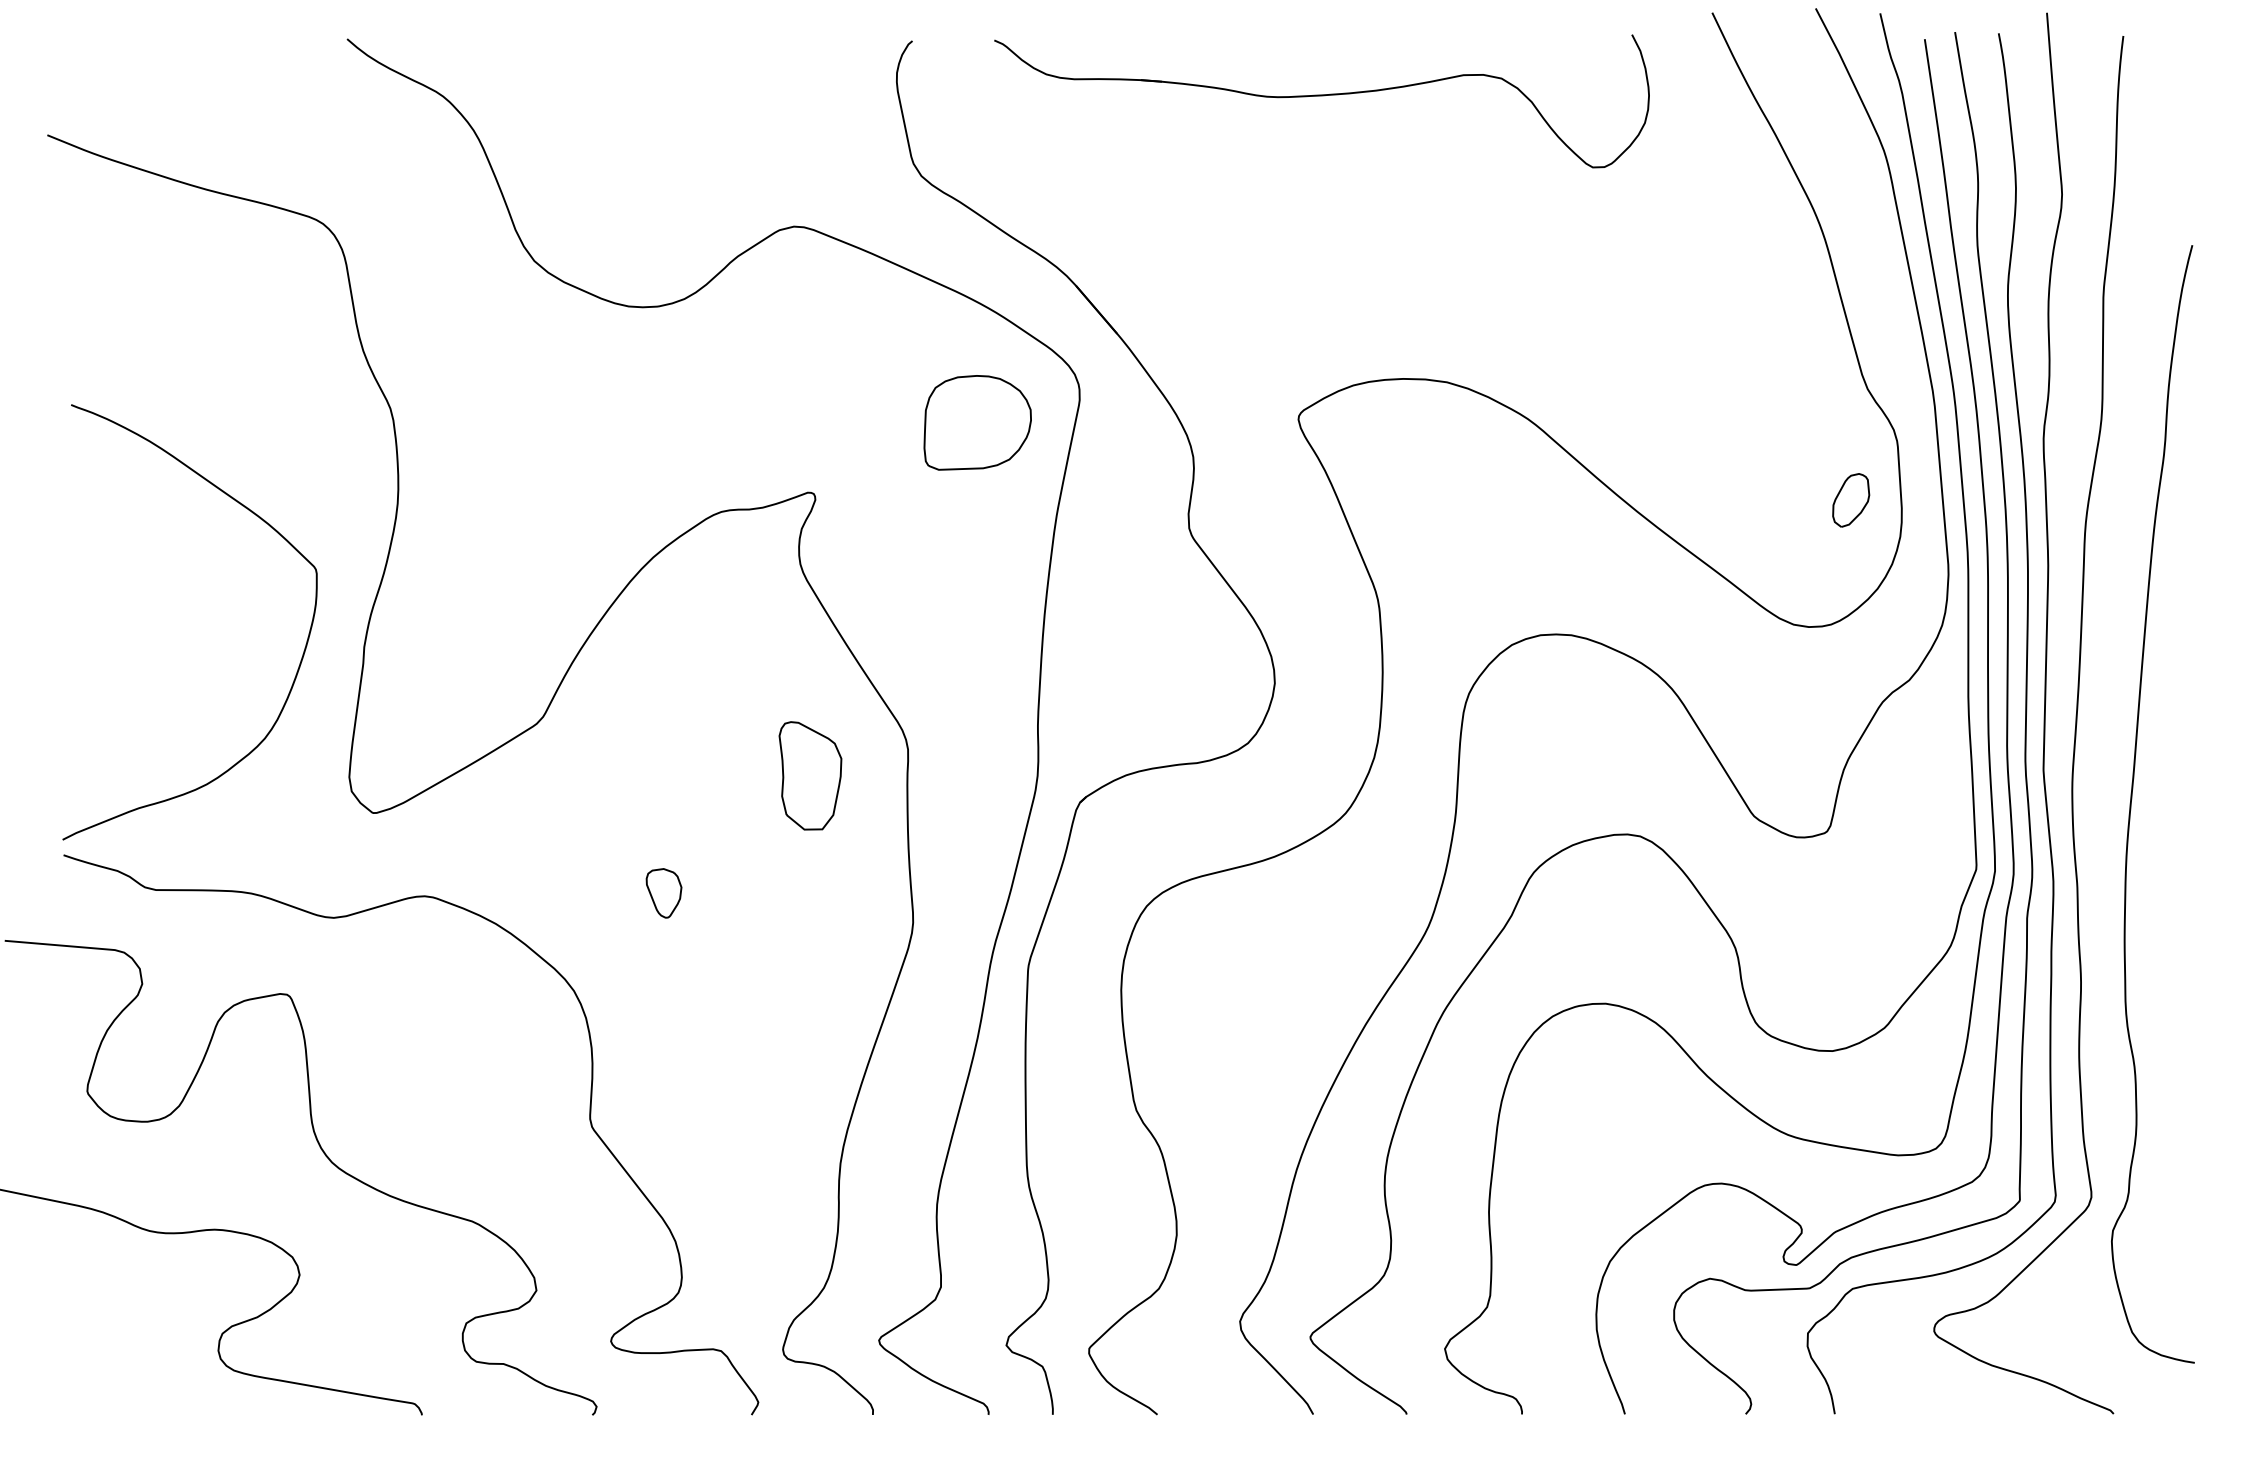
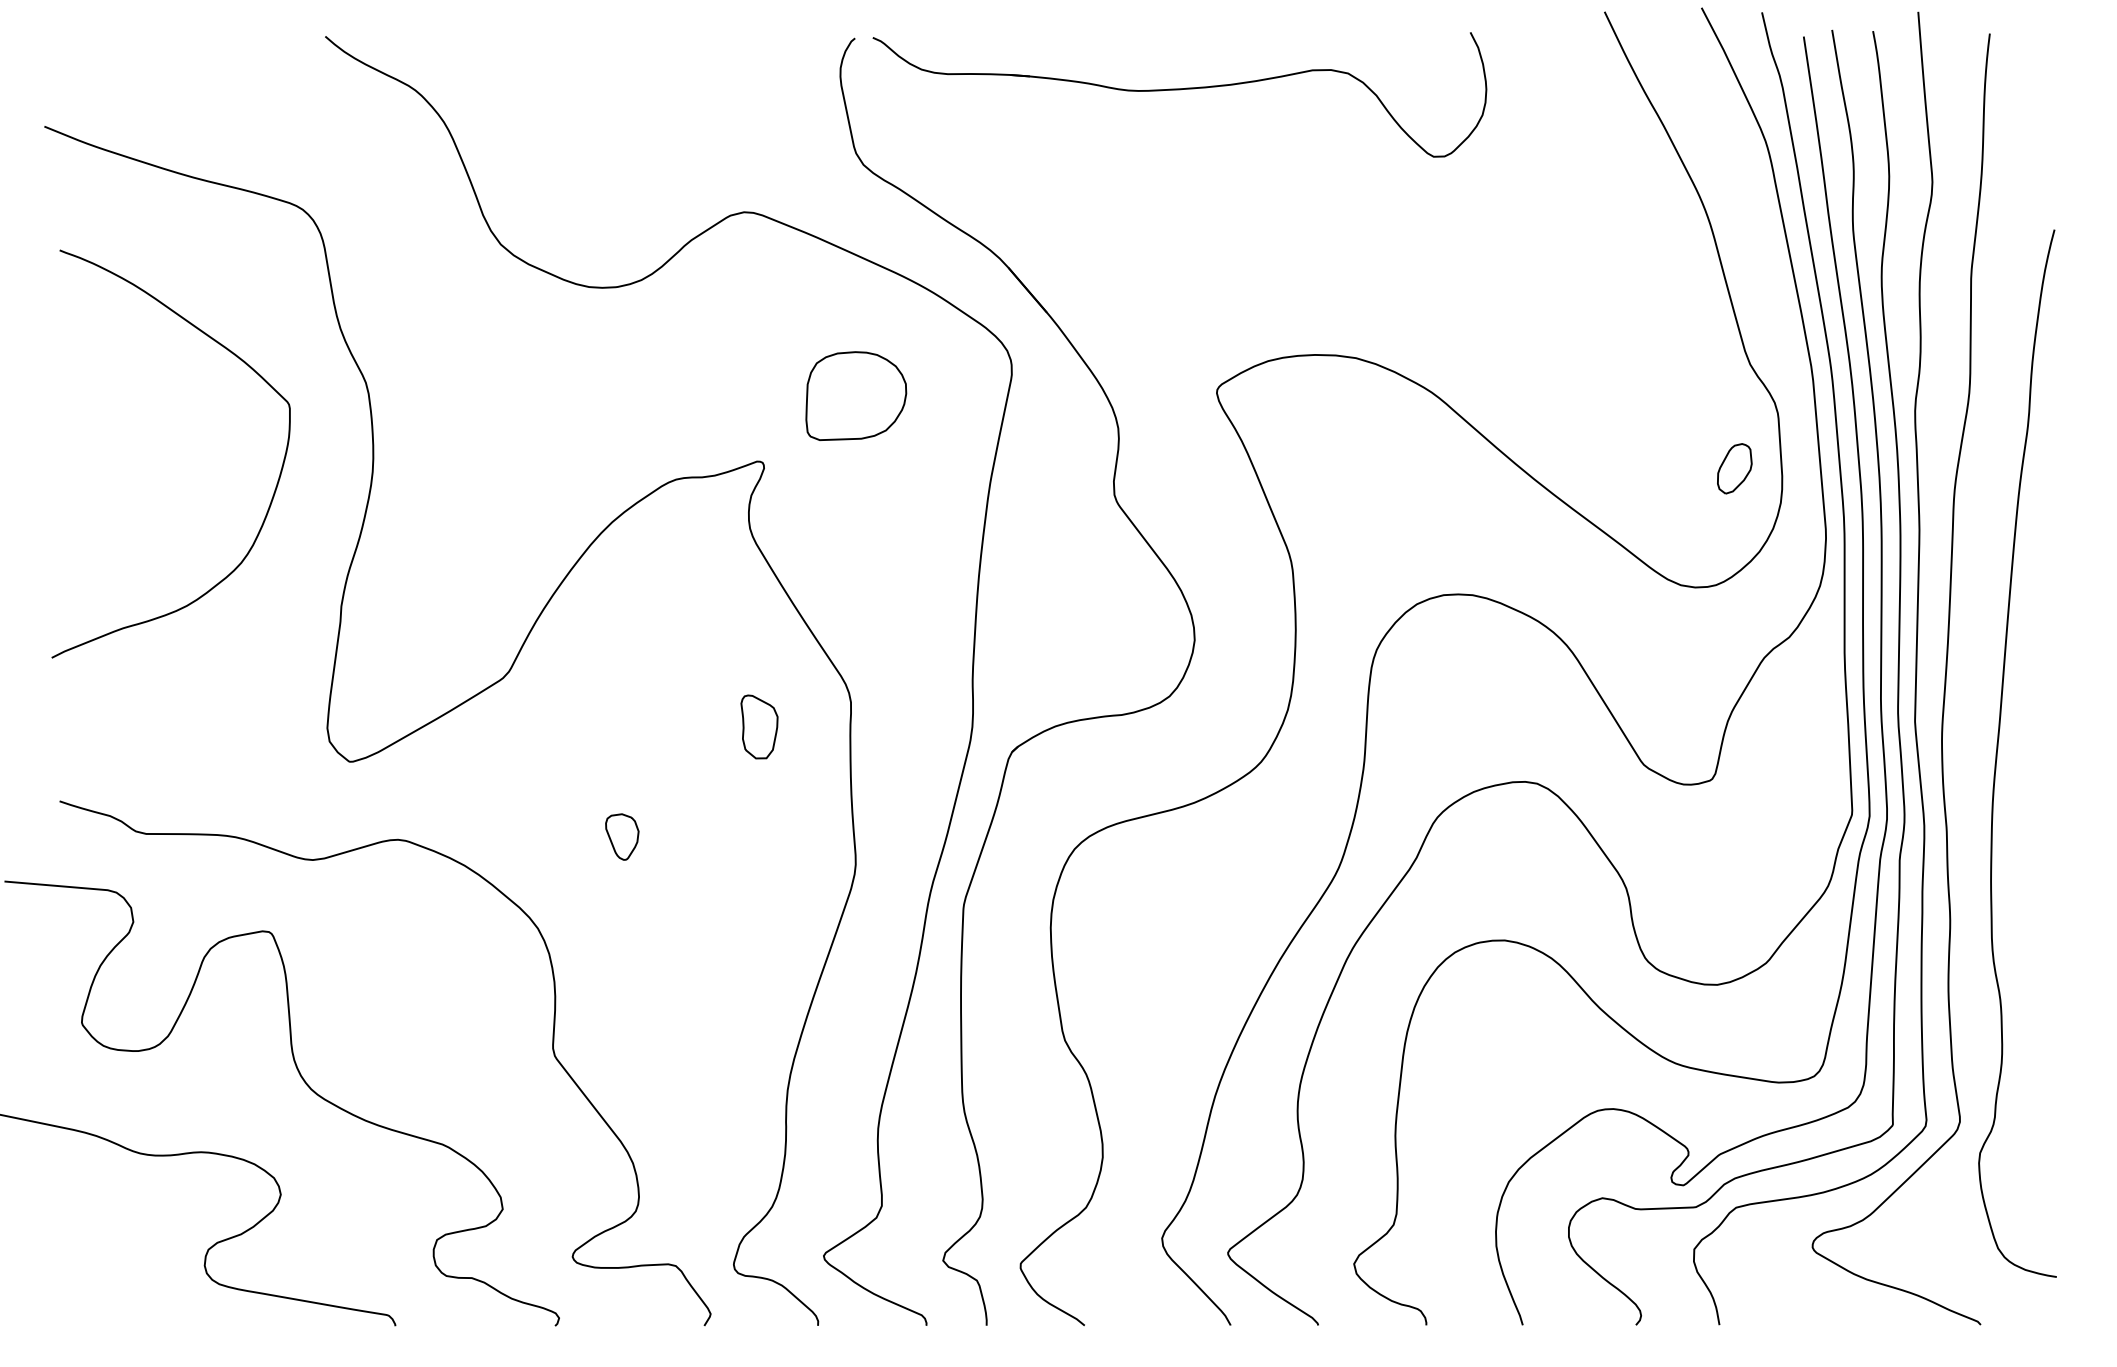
part: (1321, 100) -> (1179, 94), moved
part: (977, 422) -> (856, 395), moved
curve: (300, 660) -> (274, 489), moved
part: (810, 775) -> (759, 726), size x0.62

